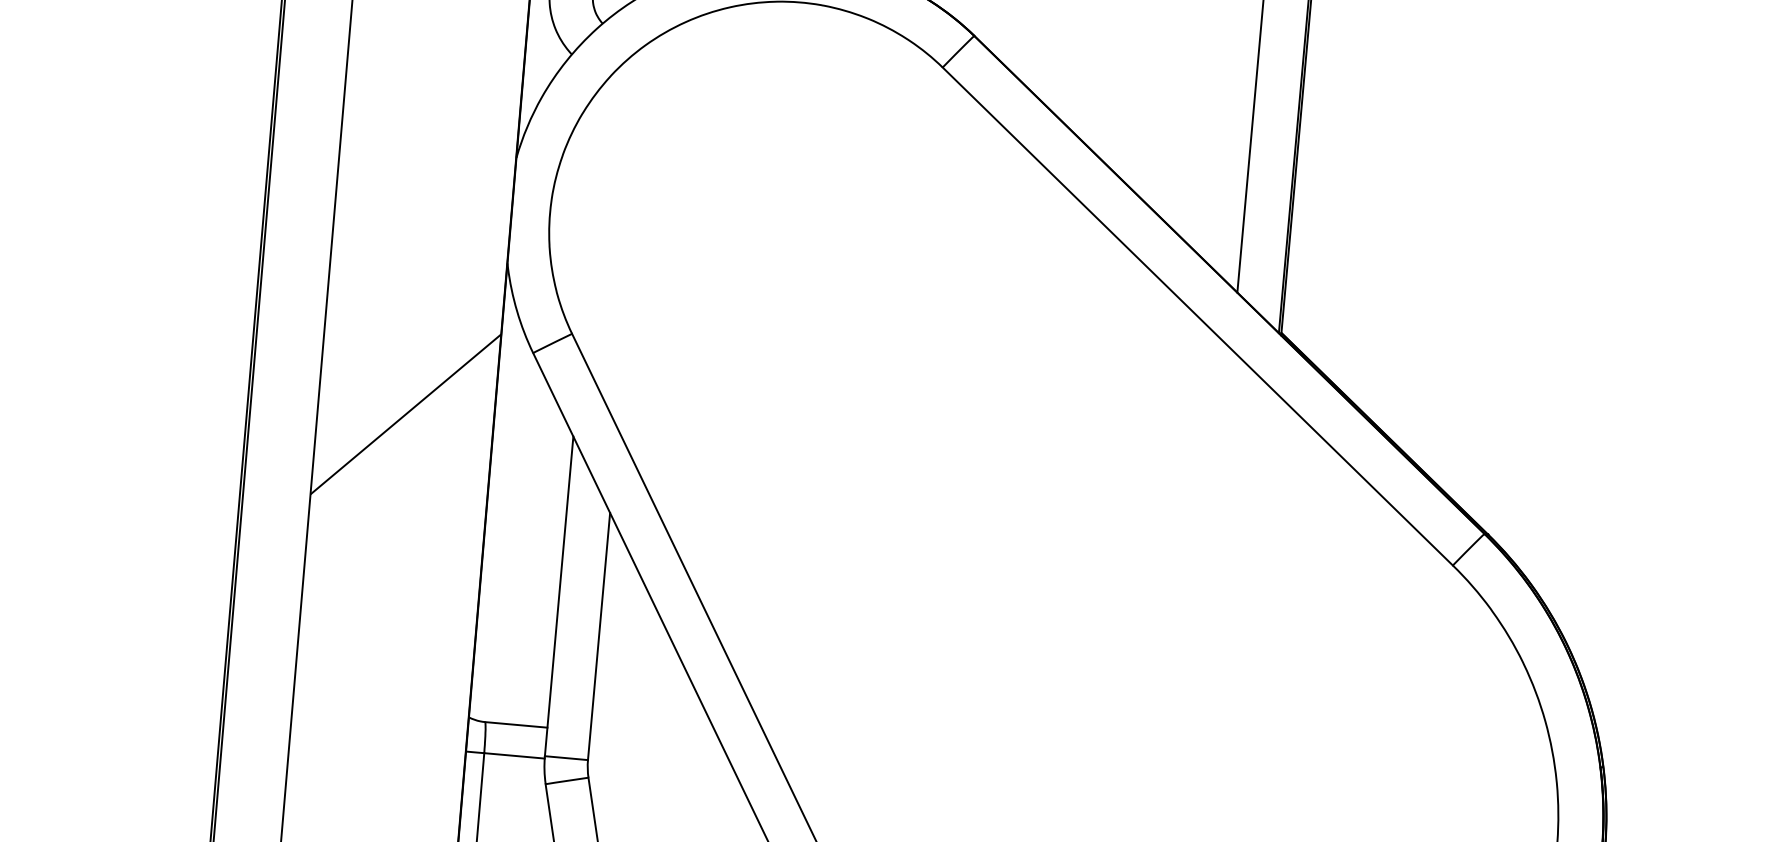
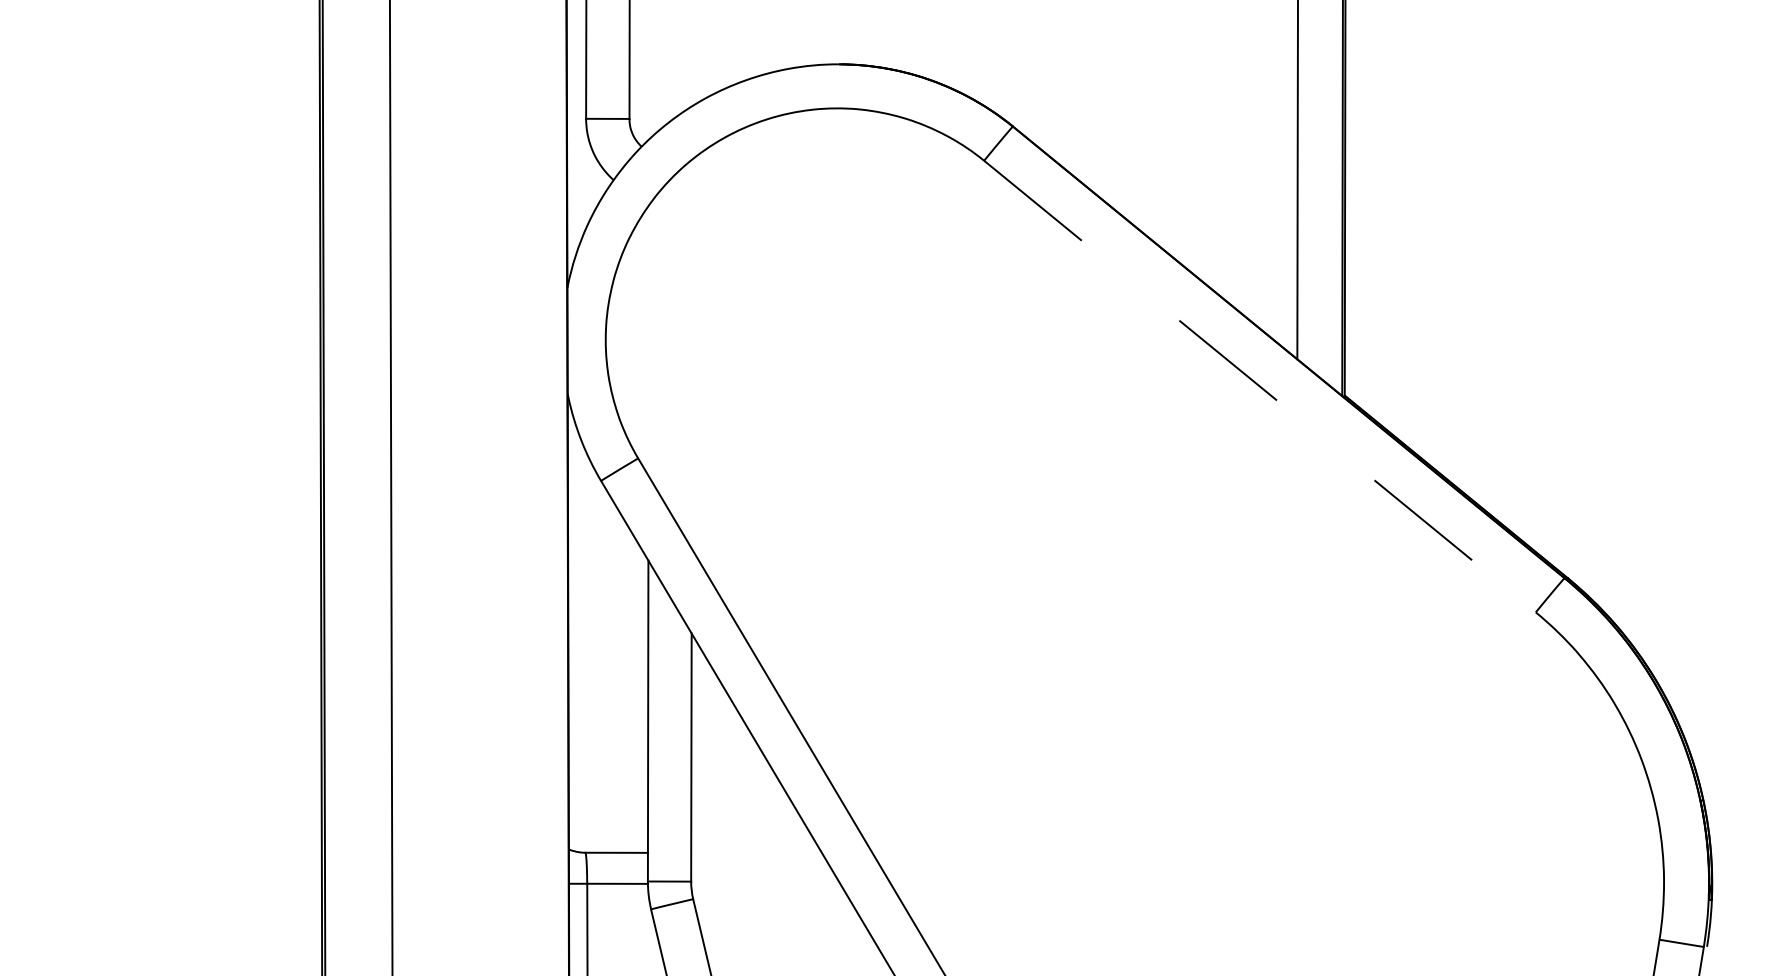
line: (1198, 316) -> (1260, 386), solid -> dashed
hatch: (405, 414) -> (479, 553), removed

